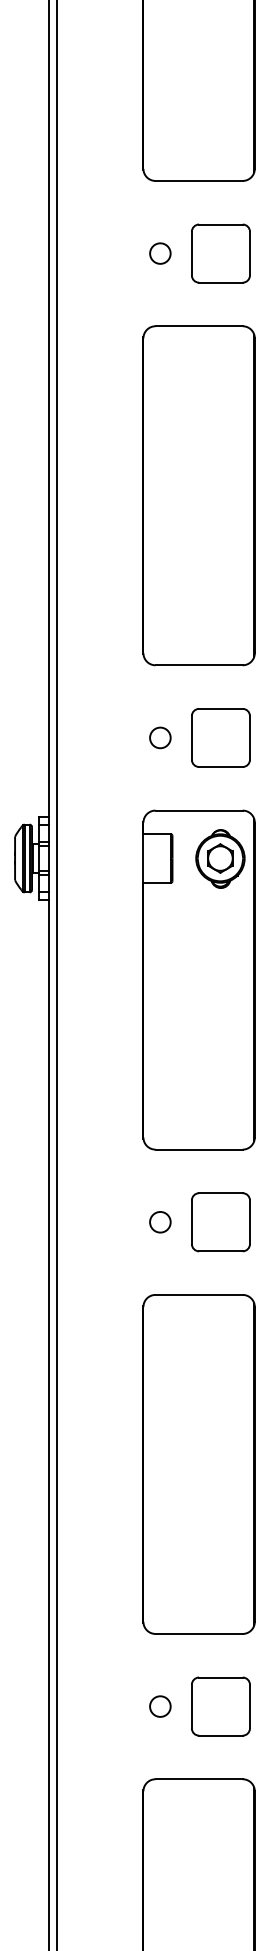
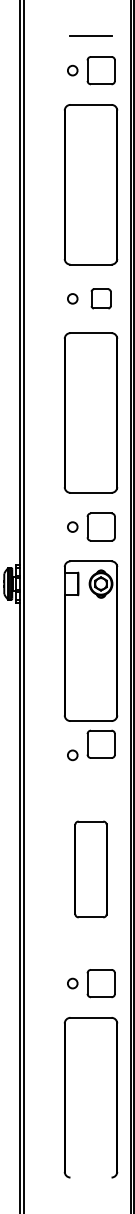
part: (219, 252) -> (100, 298), size x0.7
part: (219, 1220) -> (100, 743), moved
part: (198, 1464) -> (90, 869), size x0.6

